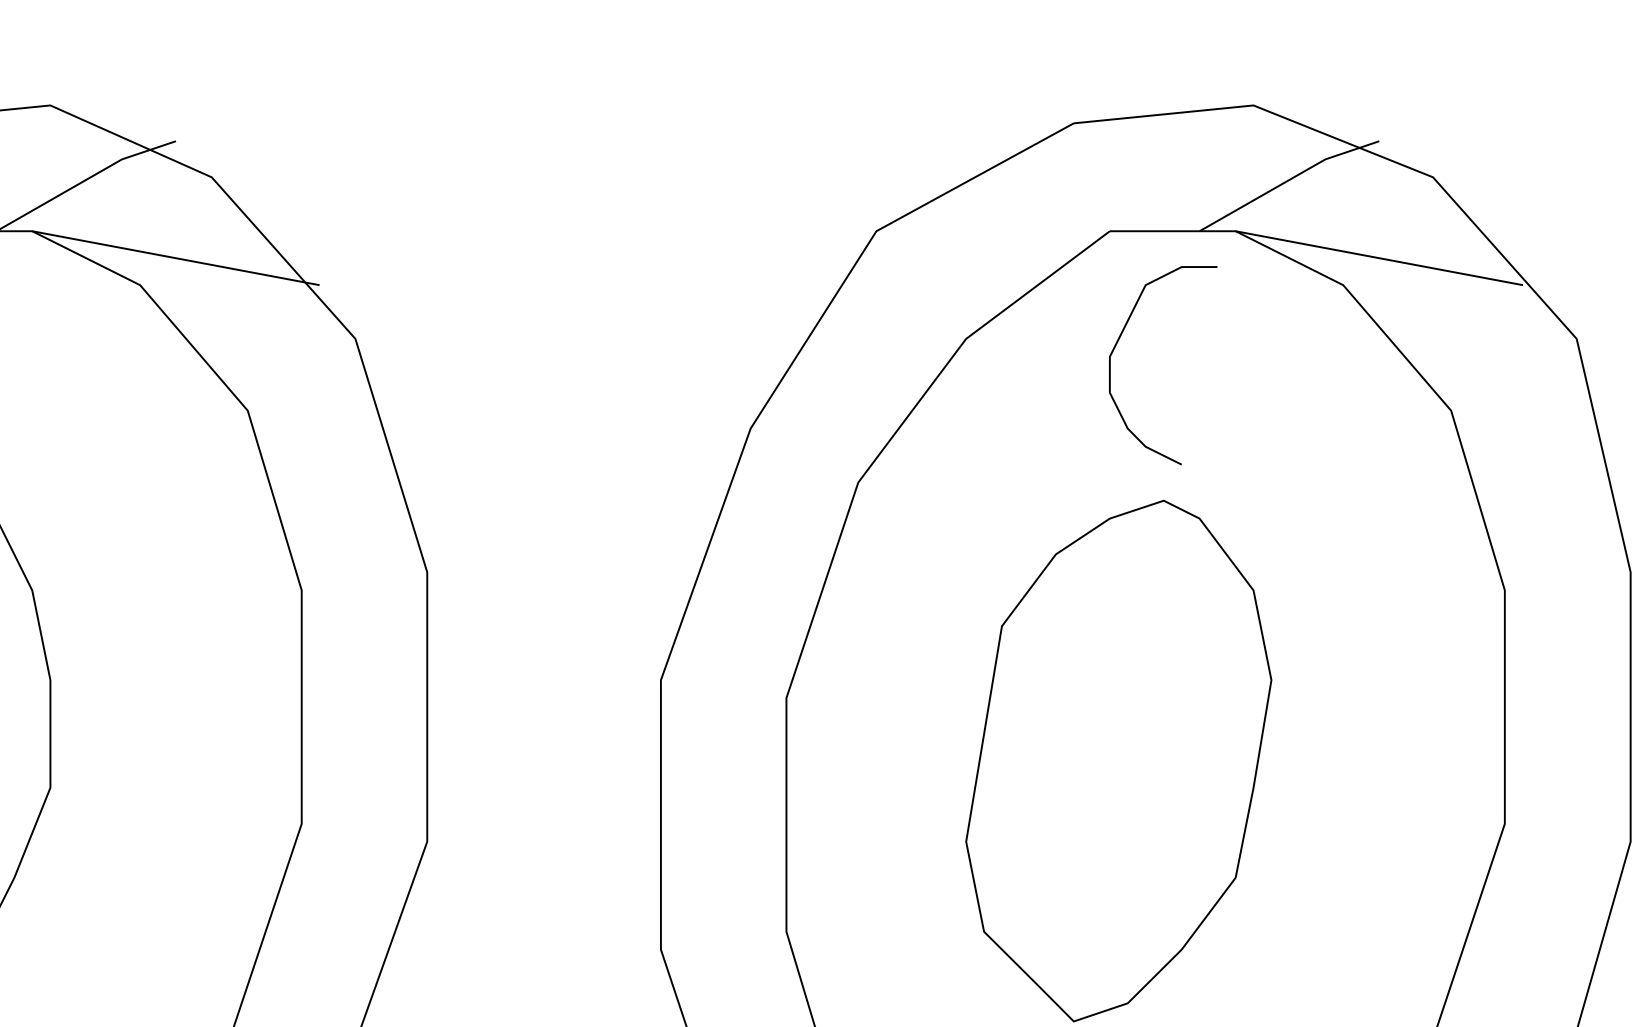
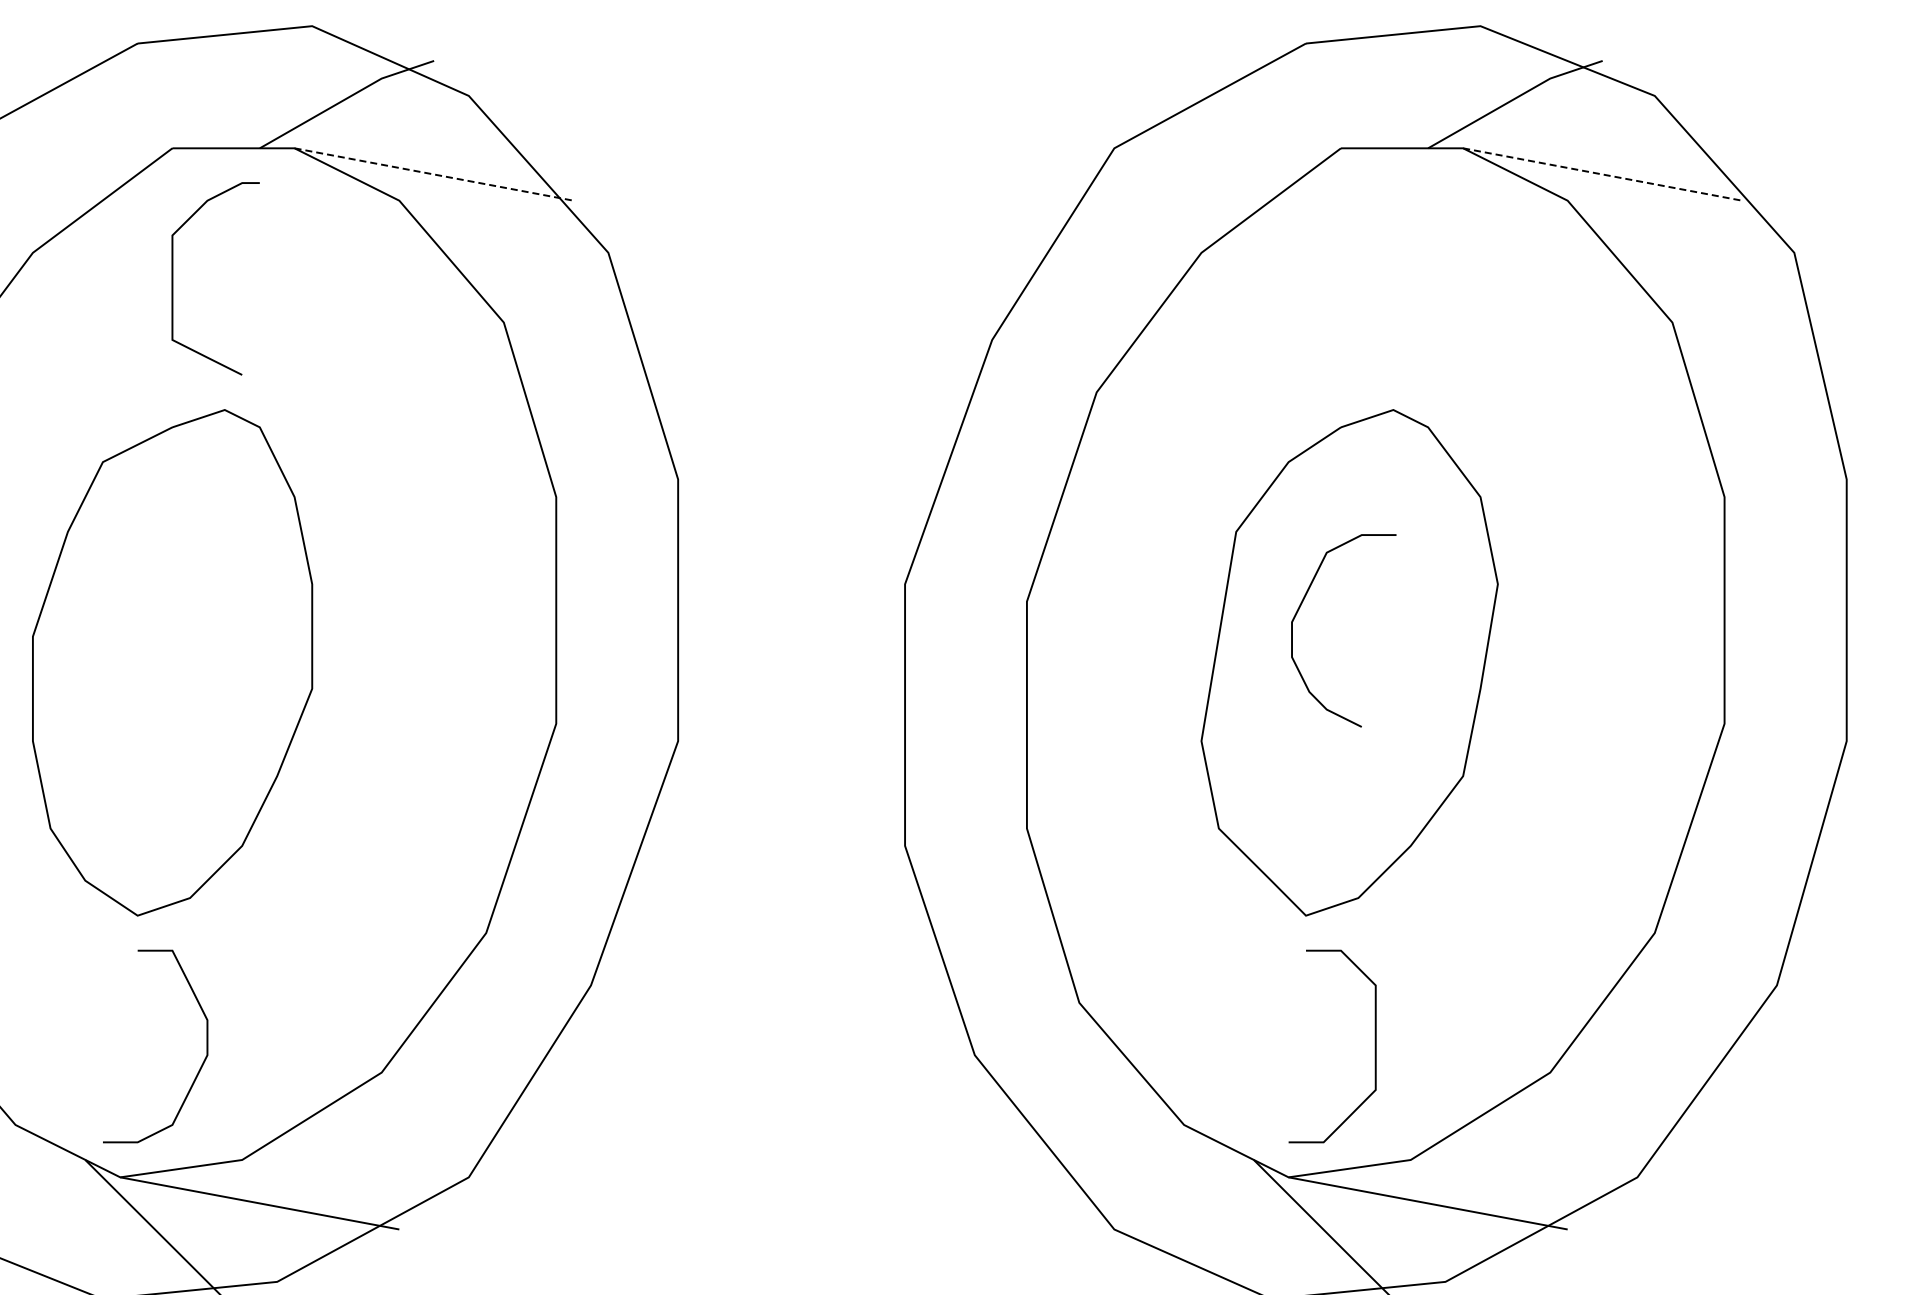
line: (176, 258) -> (434, 174), solid -> dashed
line: (1379, 258) -> (1602, 174), solid -> dashed
curve: (1117, 343) -> (1299, 609), moved

